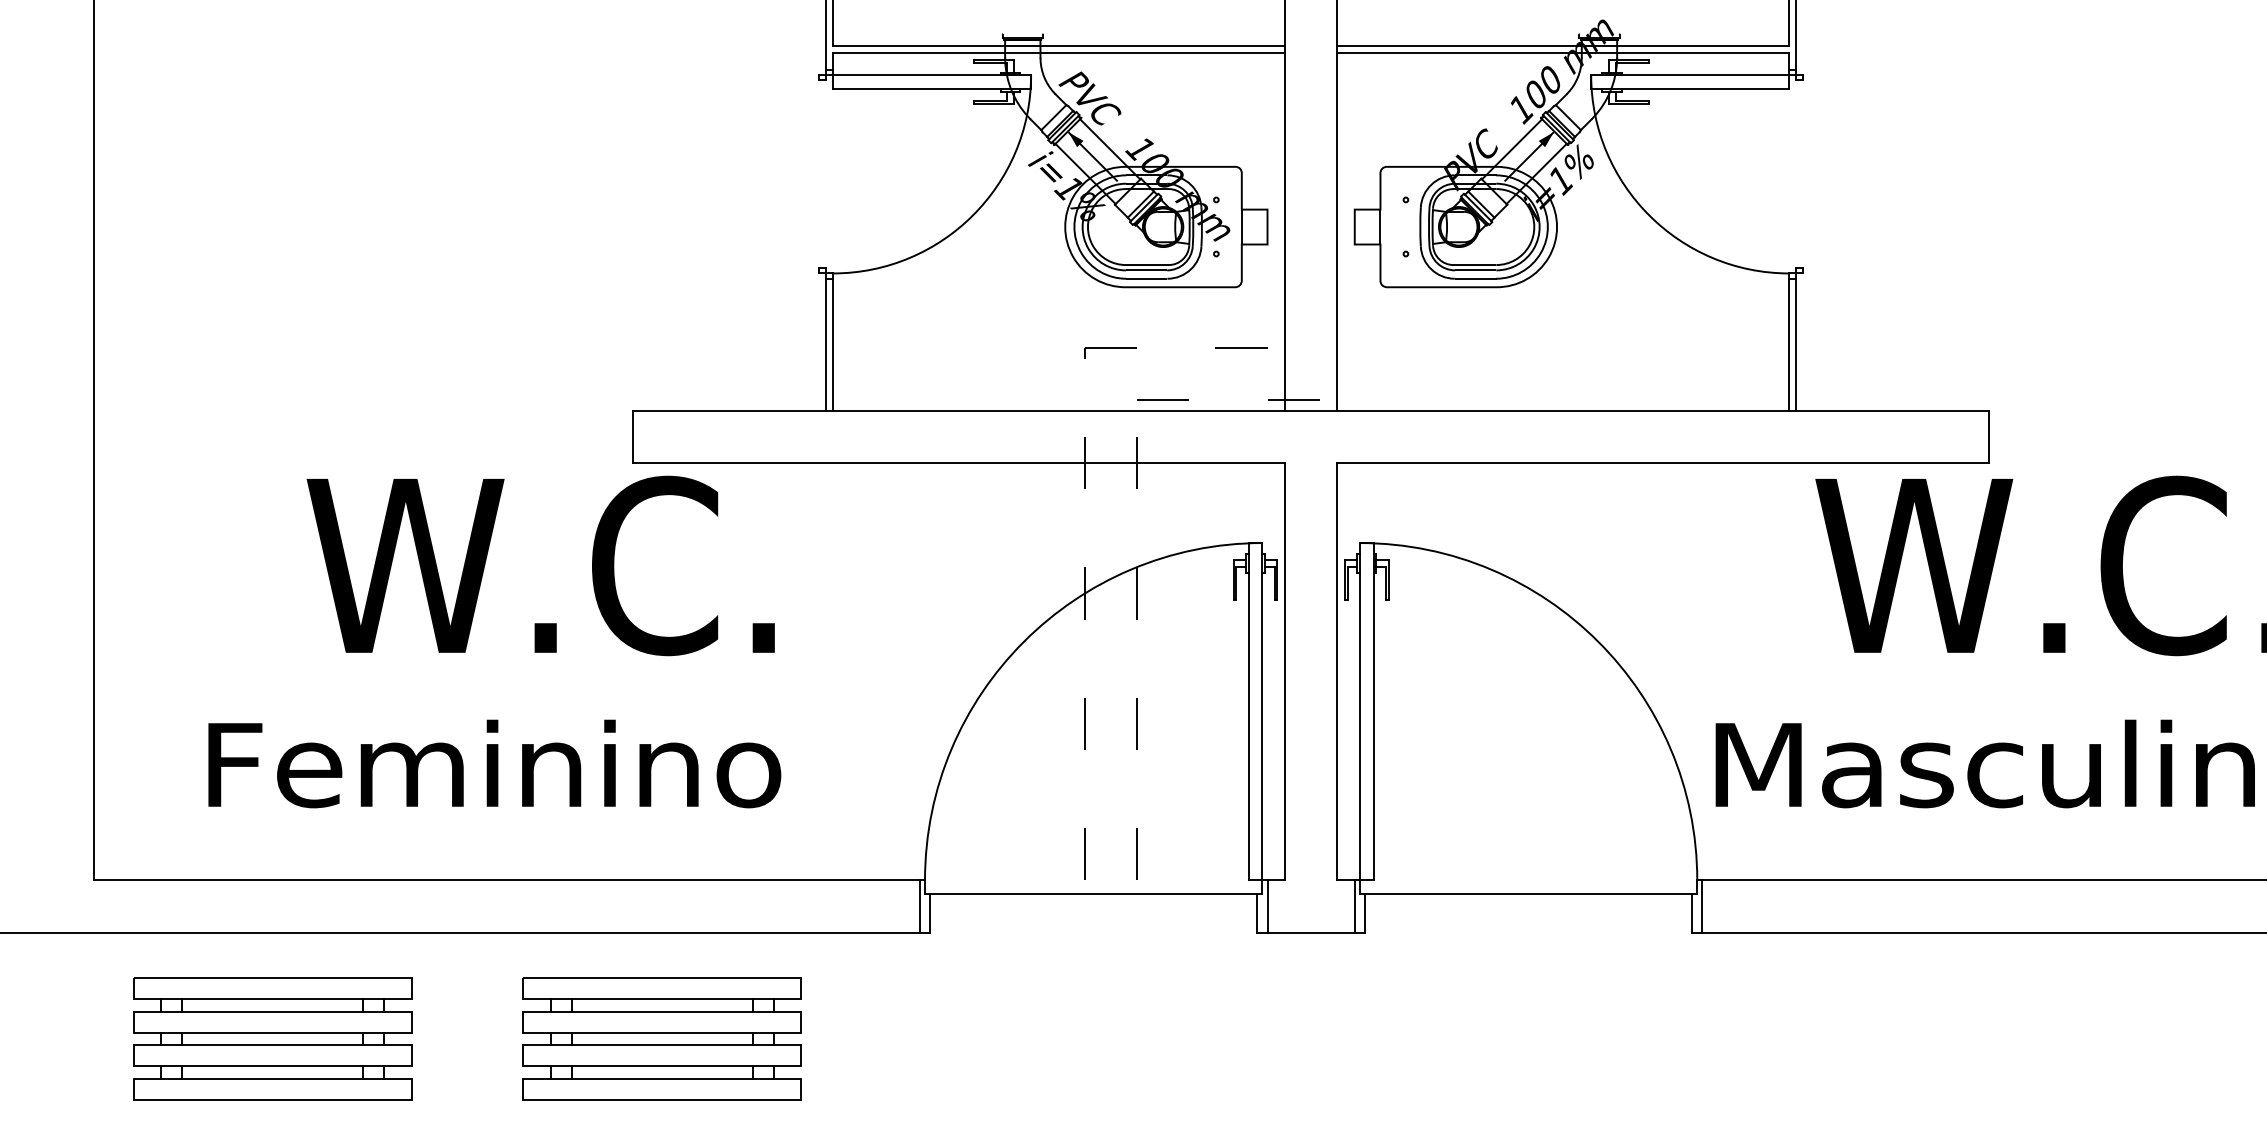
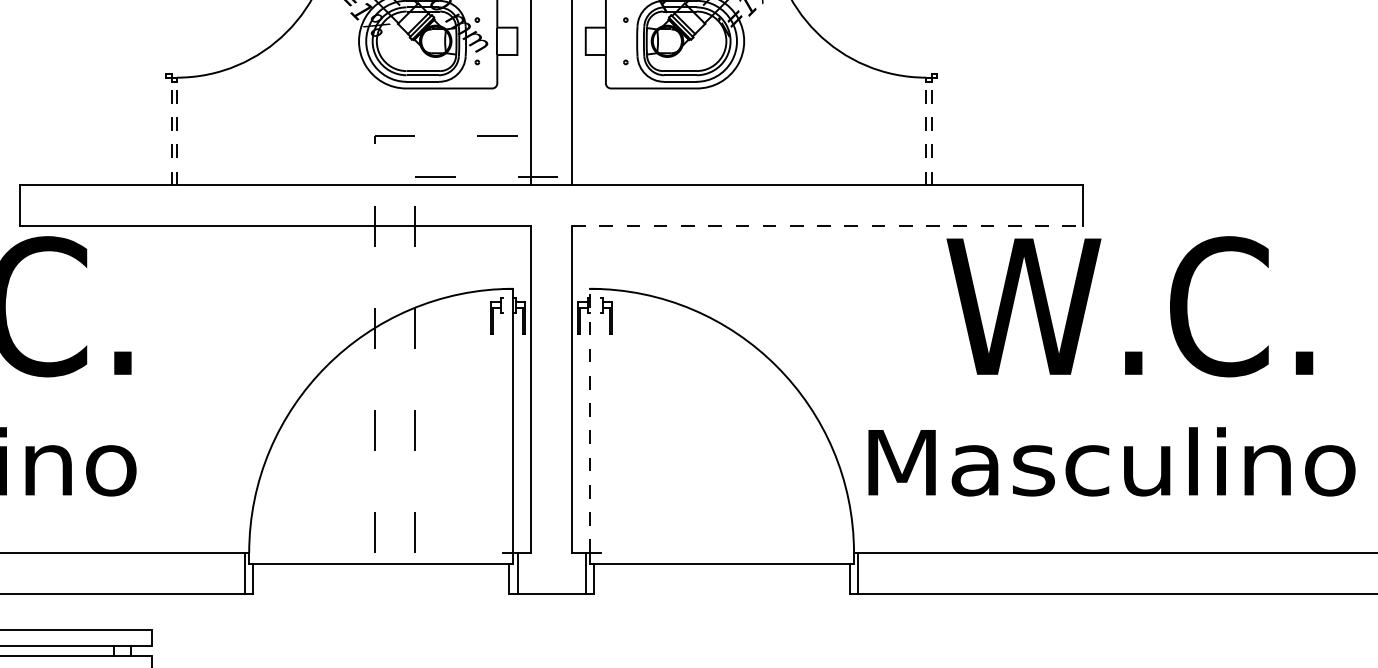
line: (825, 344) -> (171, 133), solid -> dashed
line: (832, 344) -> (176, 133), solid -> dashed
line: (1789, 344) -> (926, 133), solid -> dashed
line: (1796, 344) -> (931, 133), solid -> dashed
line: (1663, 463) -> (827, 226), solid -> dashed
line: (1248, 711) -> (502, 420), removed
line: (1359, 711) -> (589, 420), solid -> dashed
line: (1373, 711) -> (600, 420), removed

